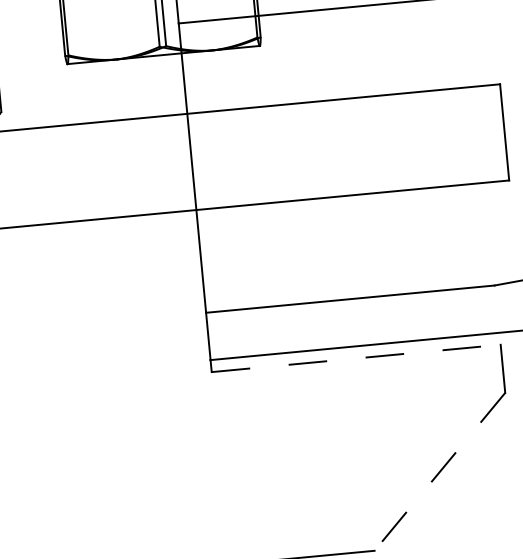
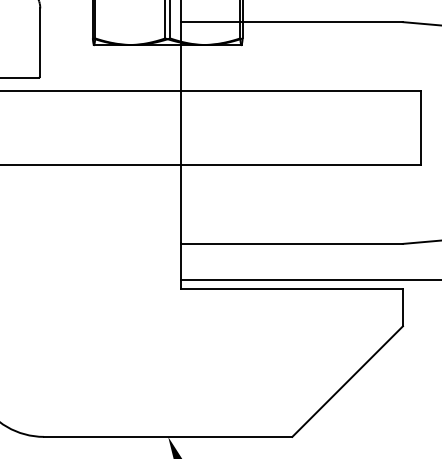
line: (356, 358) -> (292, 289), dashed -> solid
line: (439, 471) -> (347, 381), dashed -> solid

